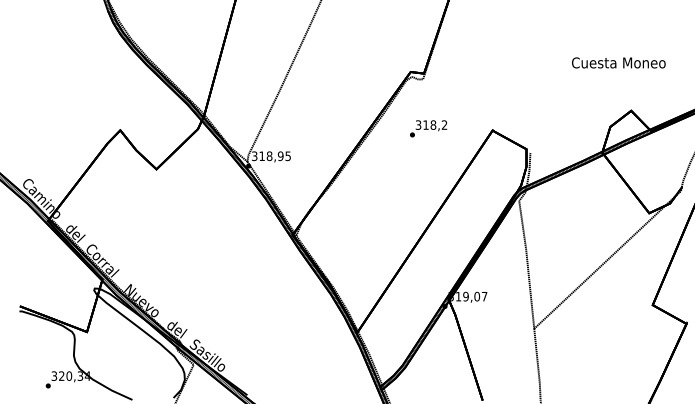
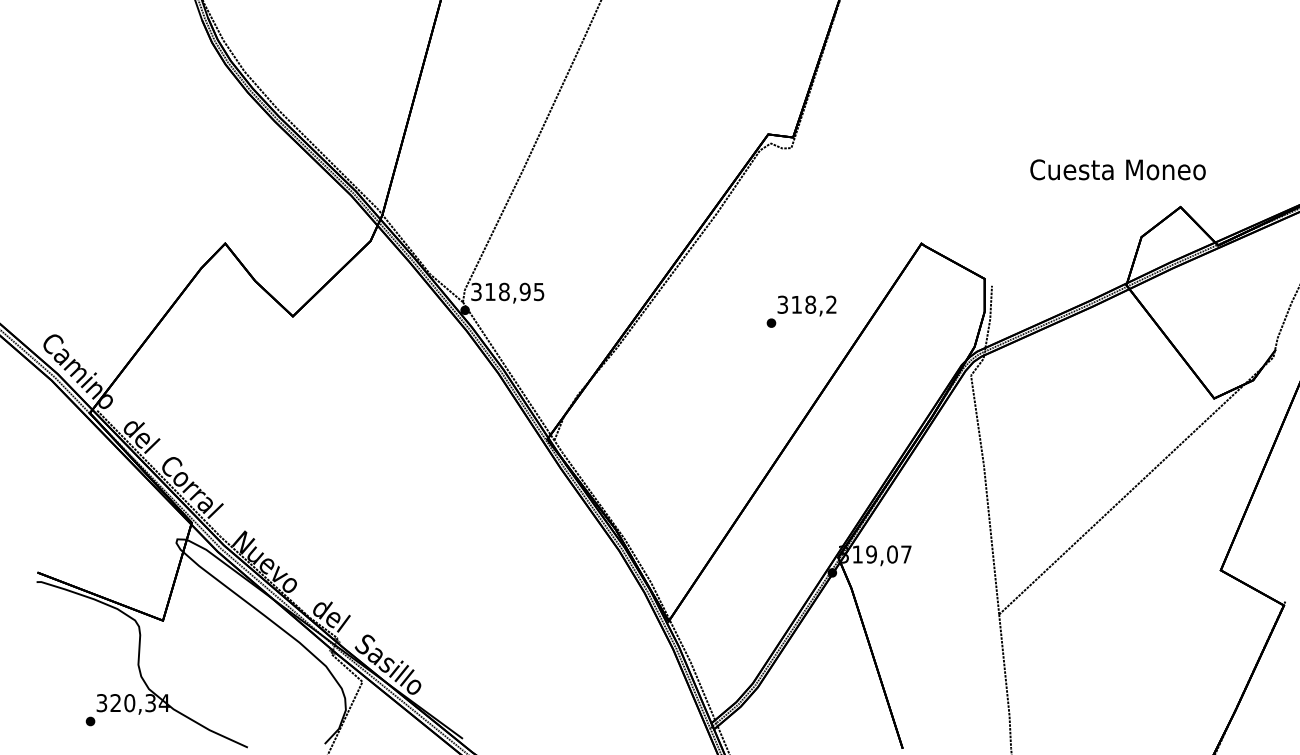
text: (618, 62) -> (1117, 169), moved
text: (428, 128) -> (801, 311), moved

